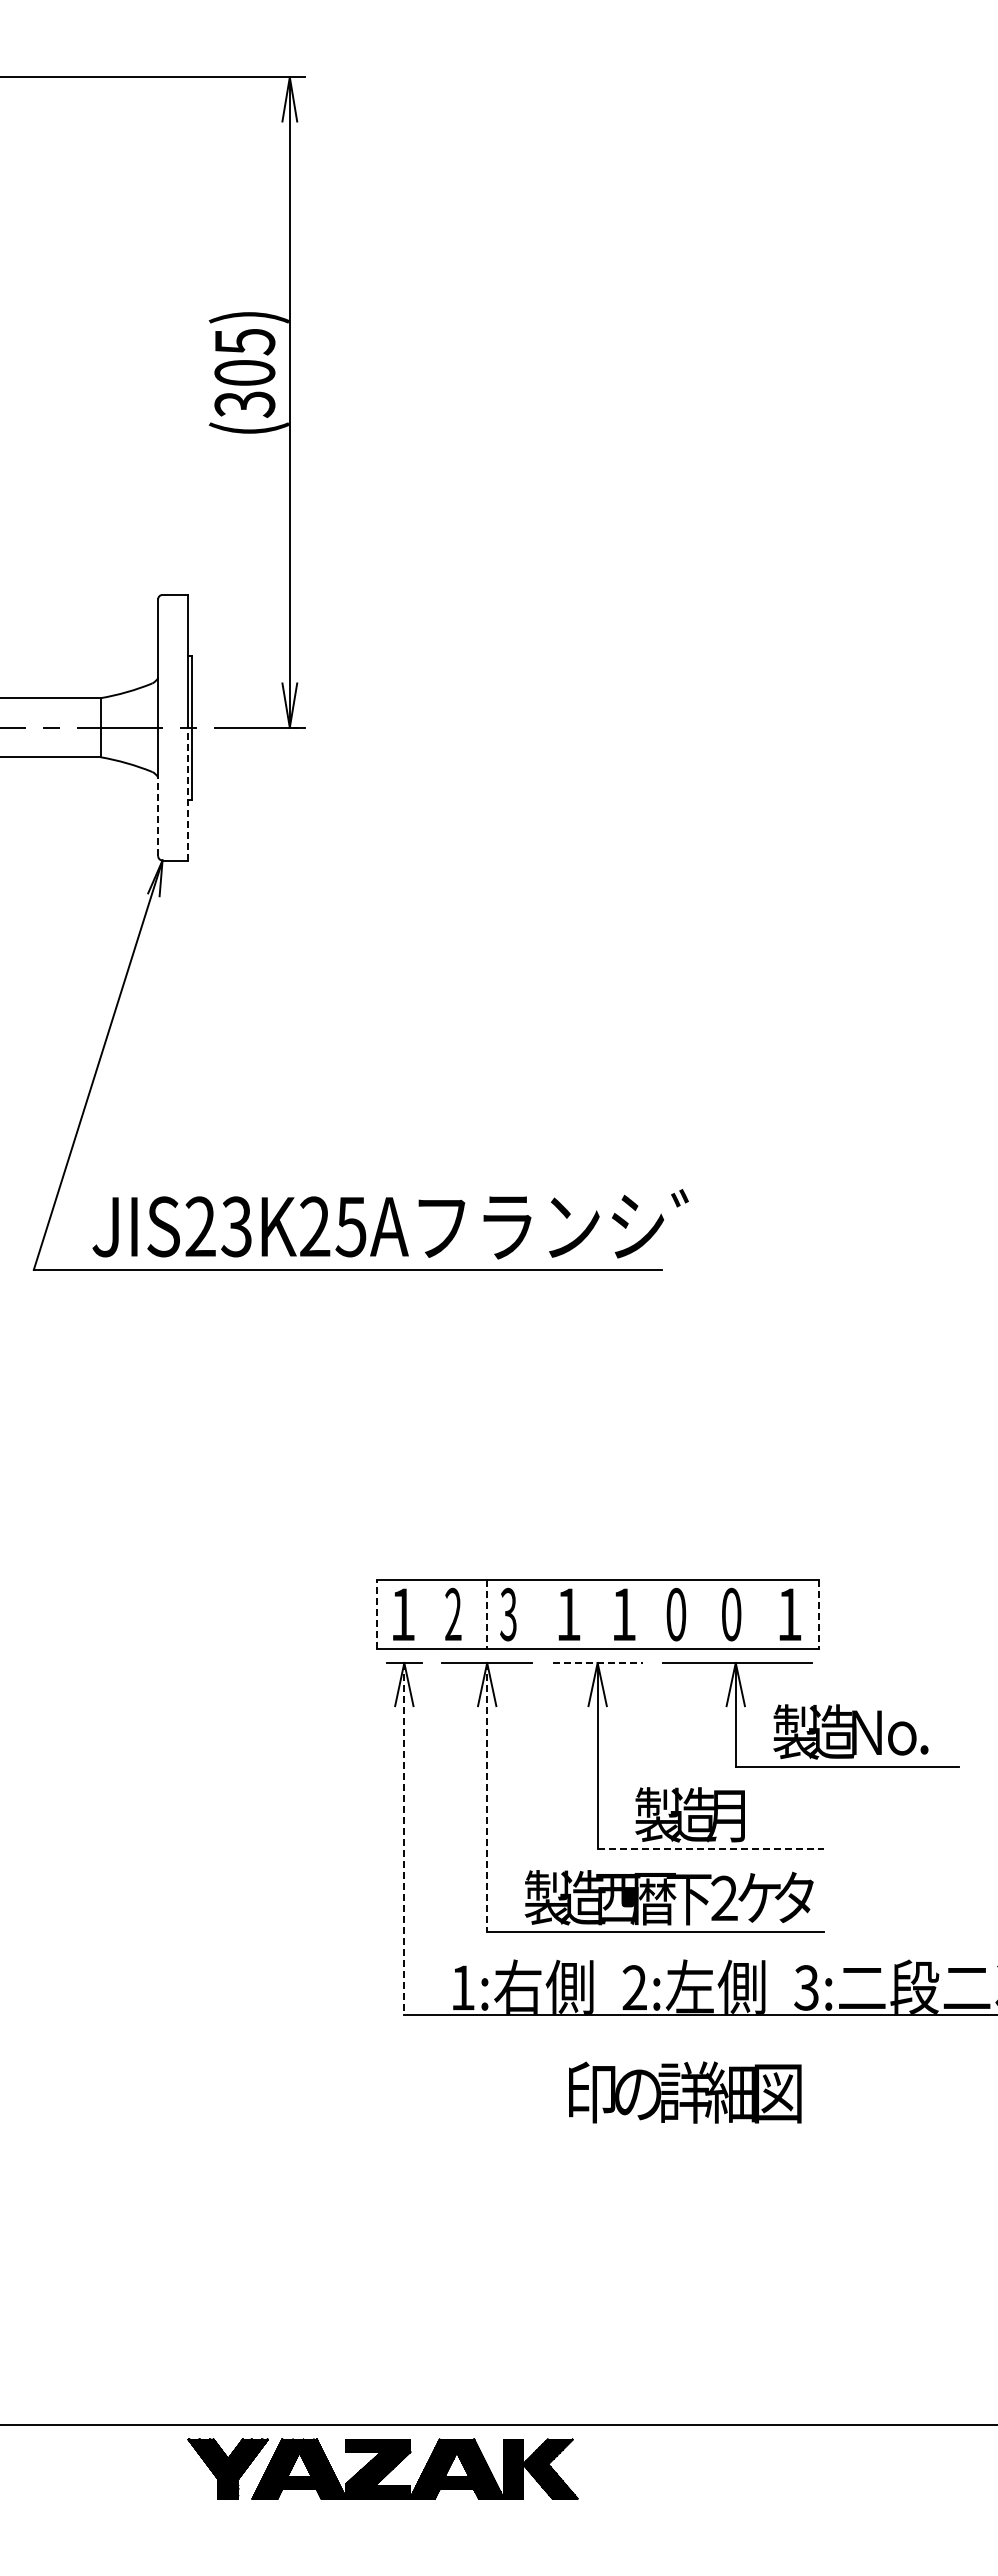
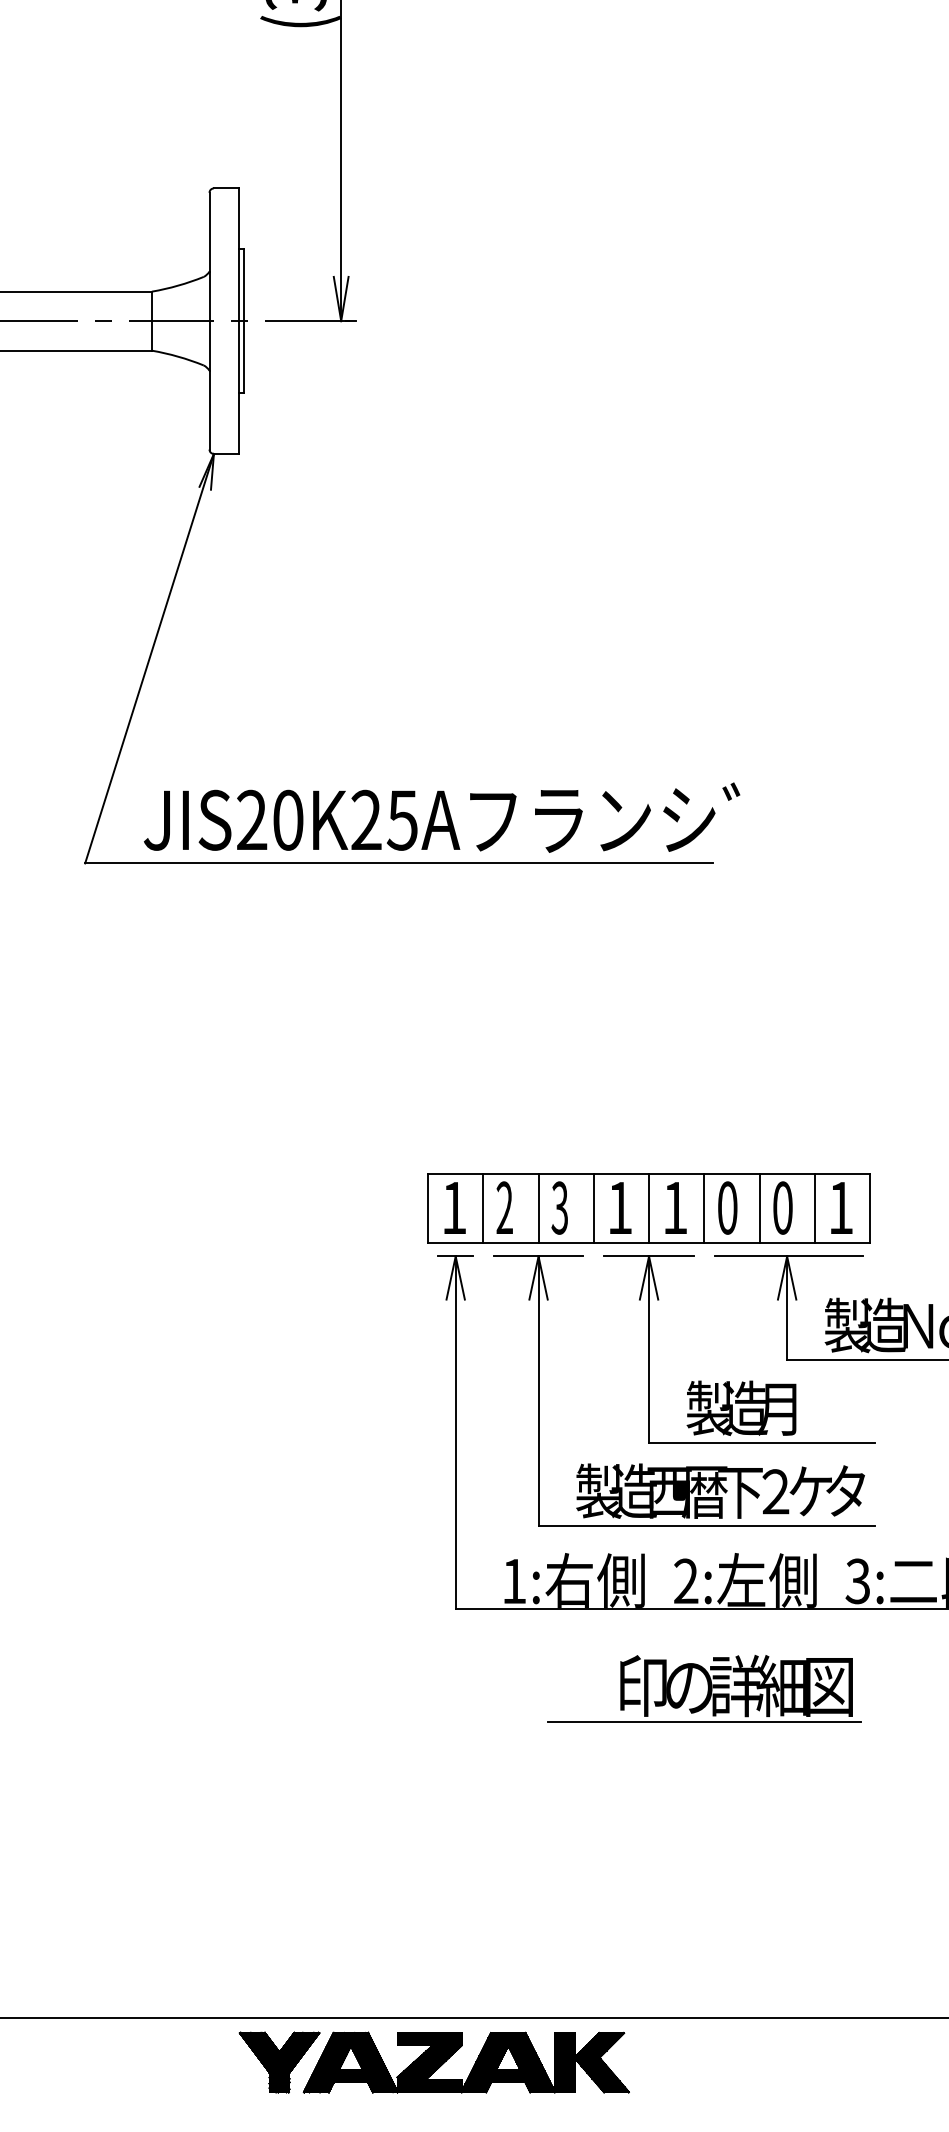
line: (187, 793) -> (238, 386), dashed -> solid
line: (158, 816) -> (209, 409), dashed -> solid
text: (236, 1226) -> (287, 819), JIS23K25A -> JIS20K25A
line: (376, 1614) -> (427, 1207), dashed -> solid
line: (431, 1614) -> (482, 1207), added
line: (487, 1614) -> (538, 1207), dashed -> solid
line: (542, 1614) -> (593, 1207), added
line: (597, 1614) -> (648, 1207), added
line: (652, 1614) -> (703, 1207), added
line: (708, 1614) -> (759, 1207), added
line: (763, 1614) -> (814, 1207), added
line: (818, 1614) -> (869, 1207), dashed -> solid
line: (597, 1662) -> (648, 1255), dashed -> solid
line: (487, 1797) -> (538, 1390), dashed -> solid
line: (404, 1839) -> (455, 1432), dashed -> solid
line: (711, 1849) -> (762, 1442), dashed -> solid
line: (652, 2128) -> (703, 1721), added

